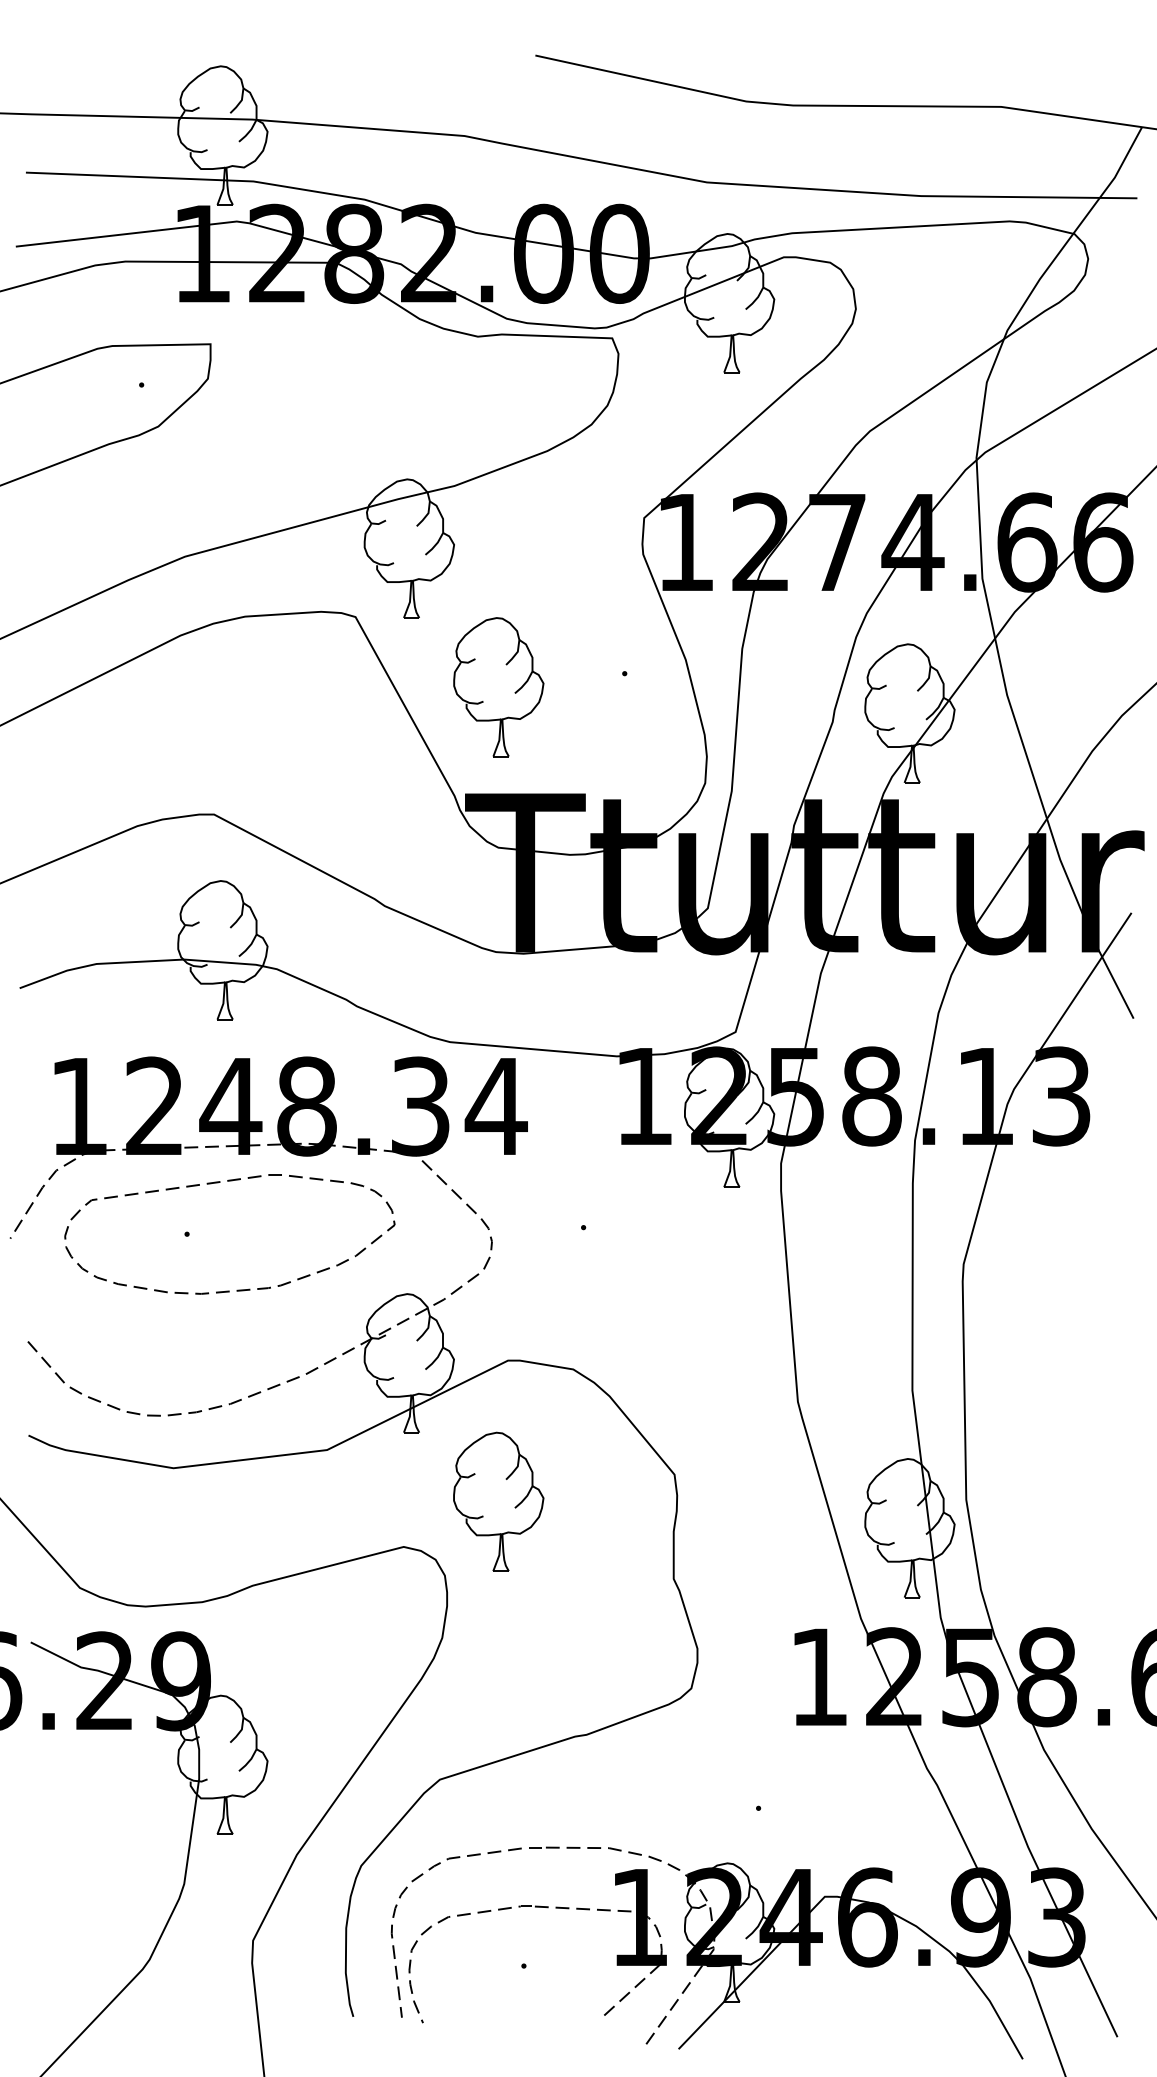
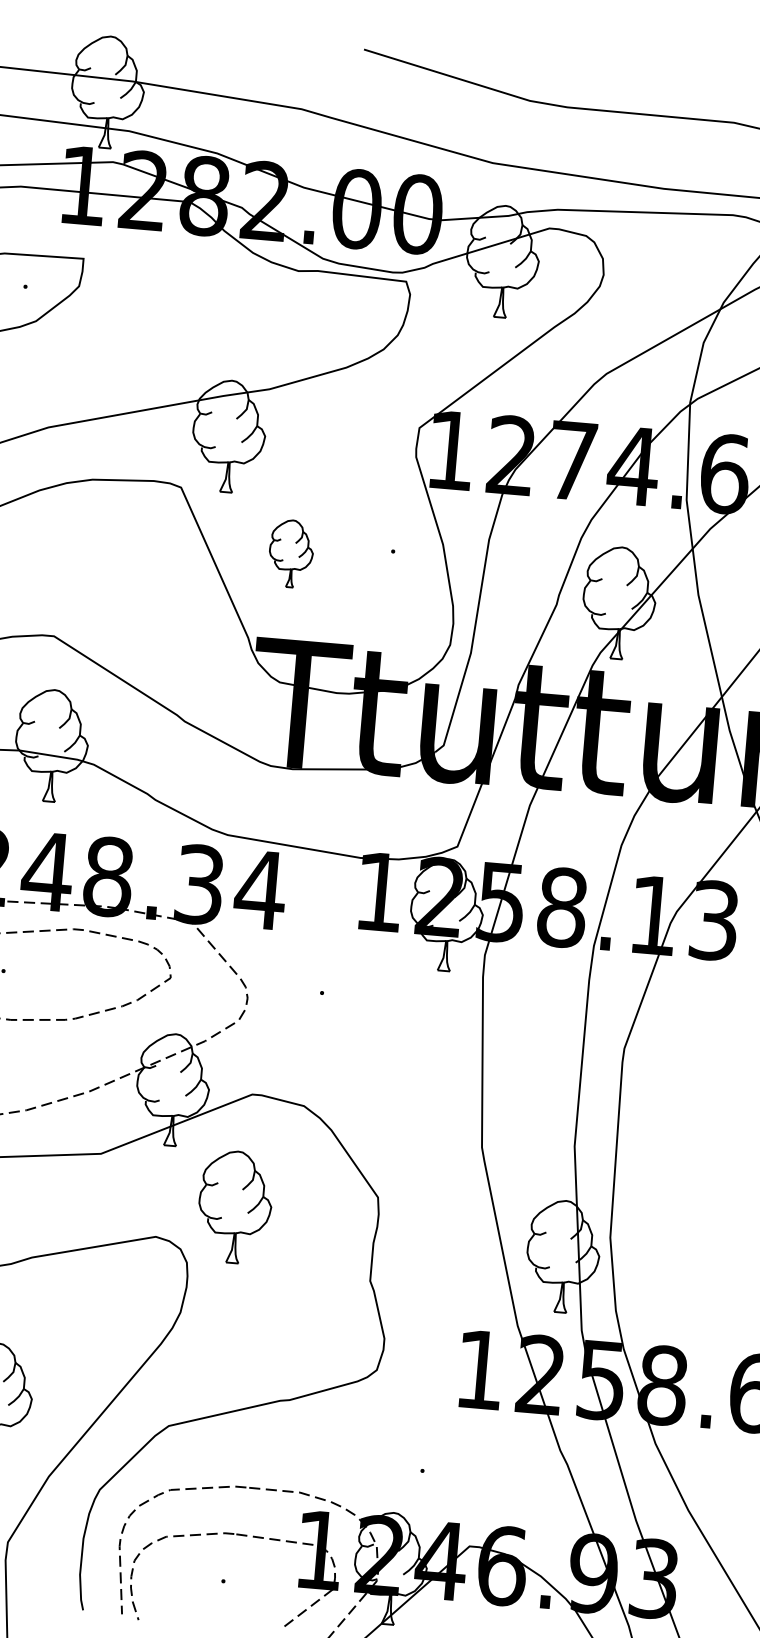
part: (498, 687) -> (290, 553), size x0.6

